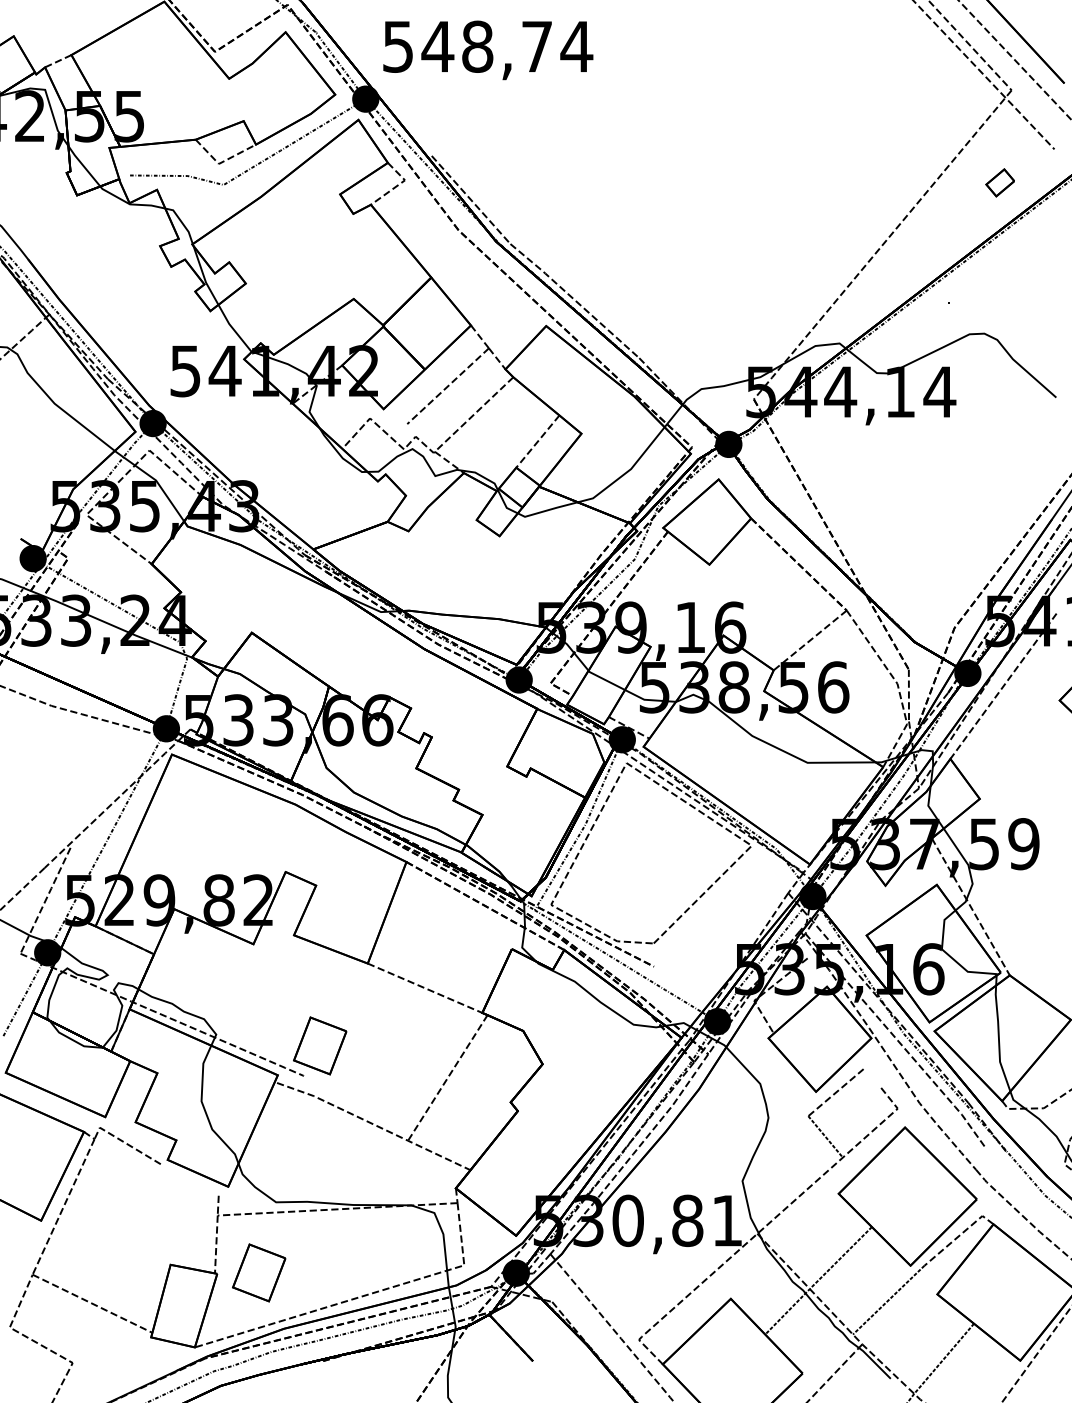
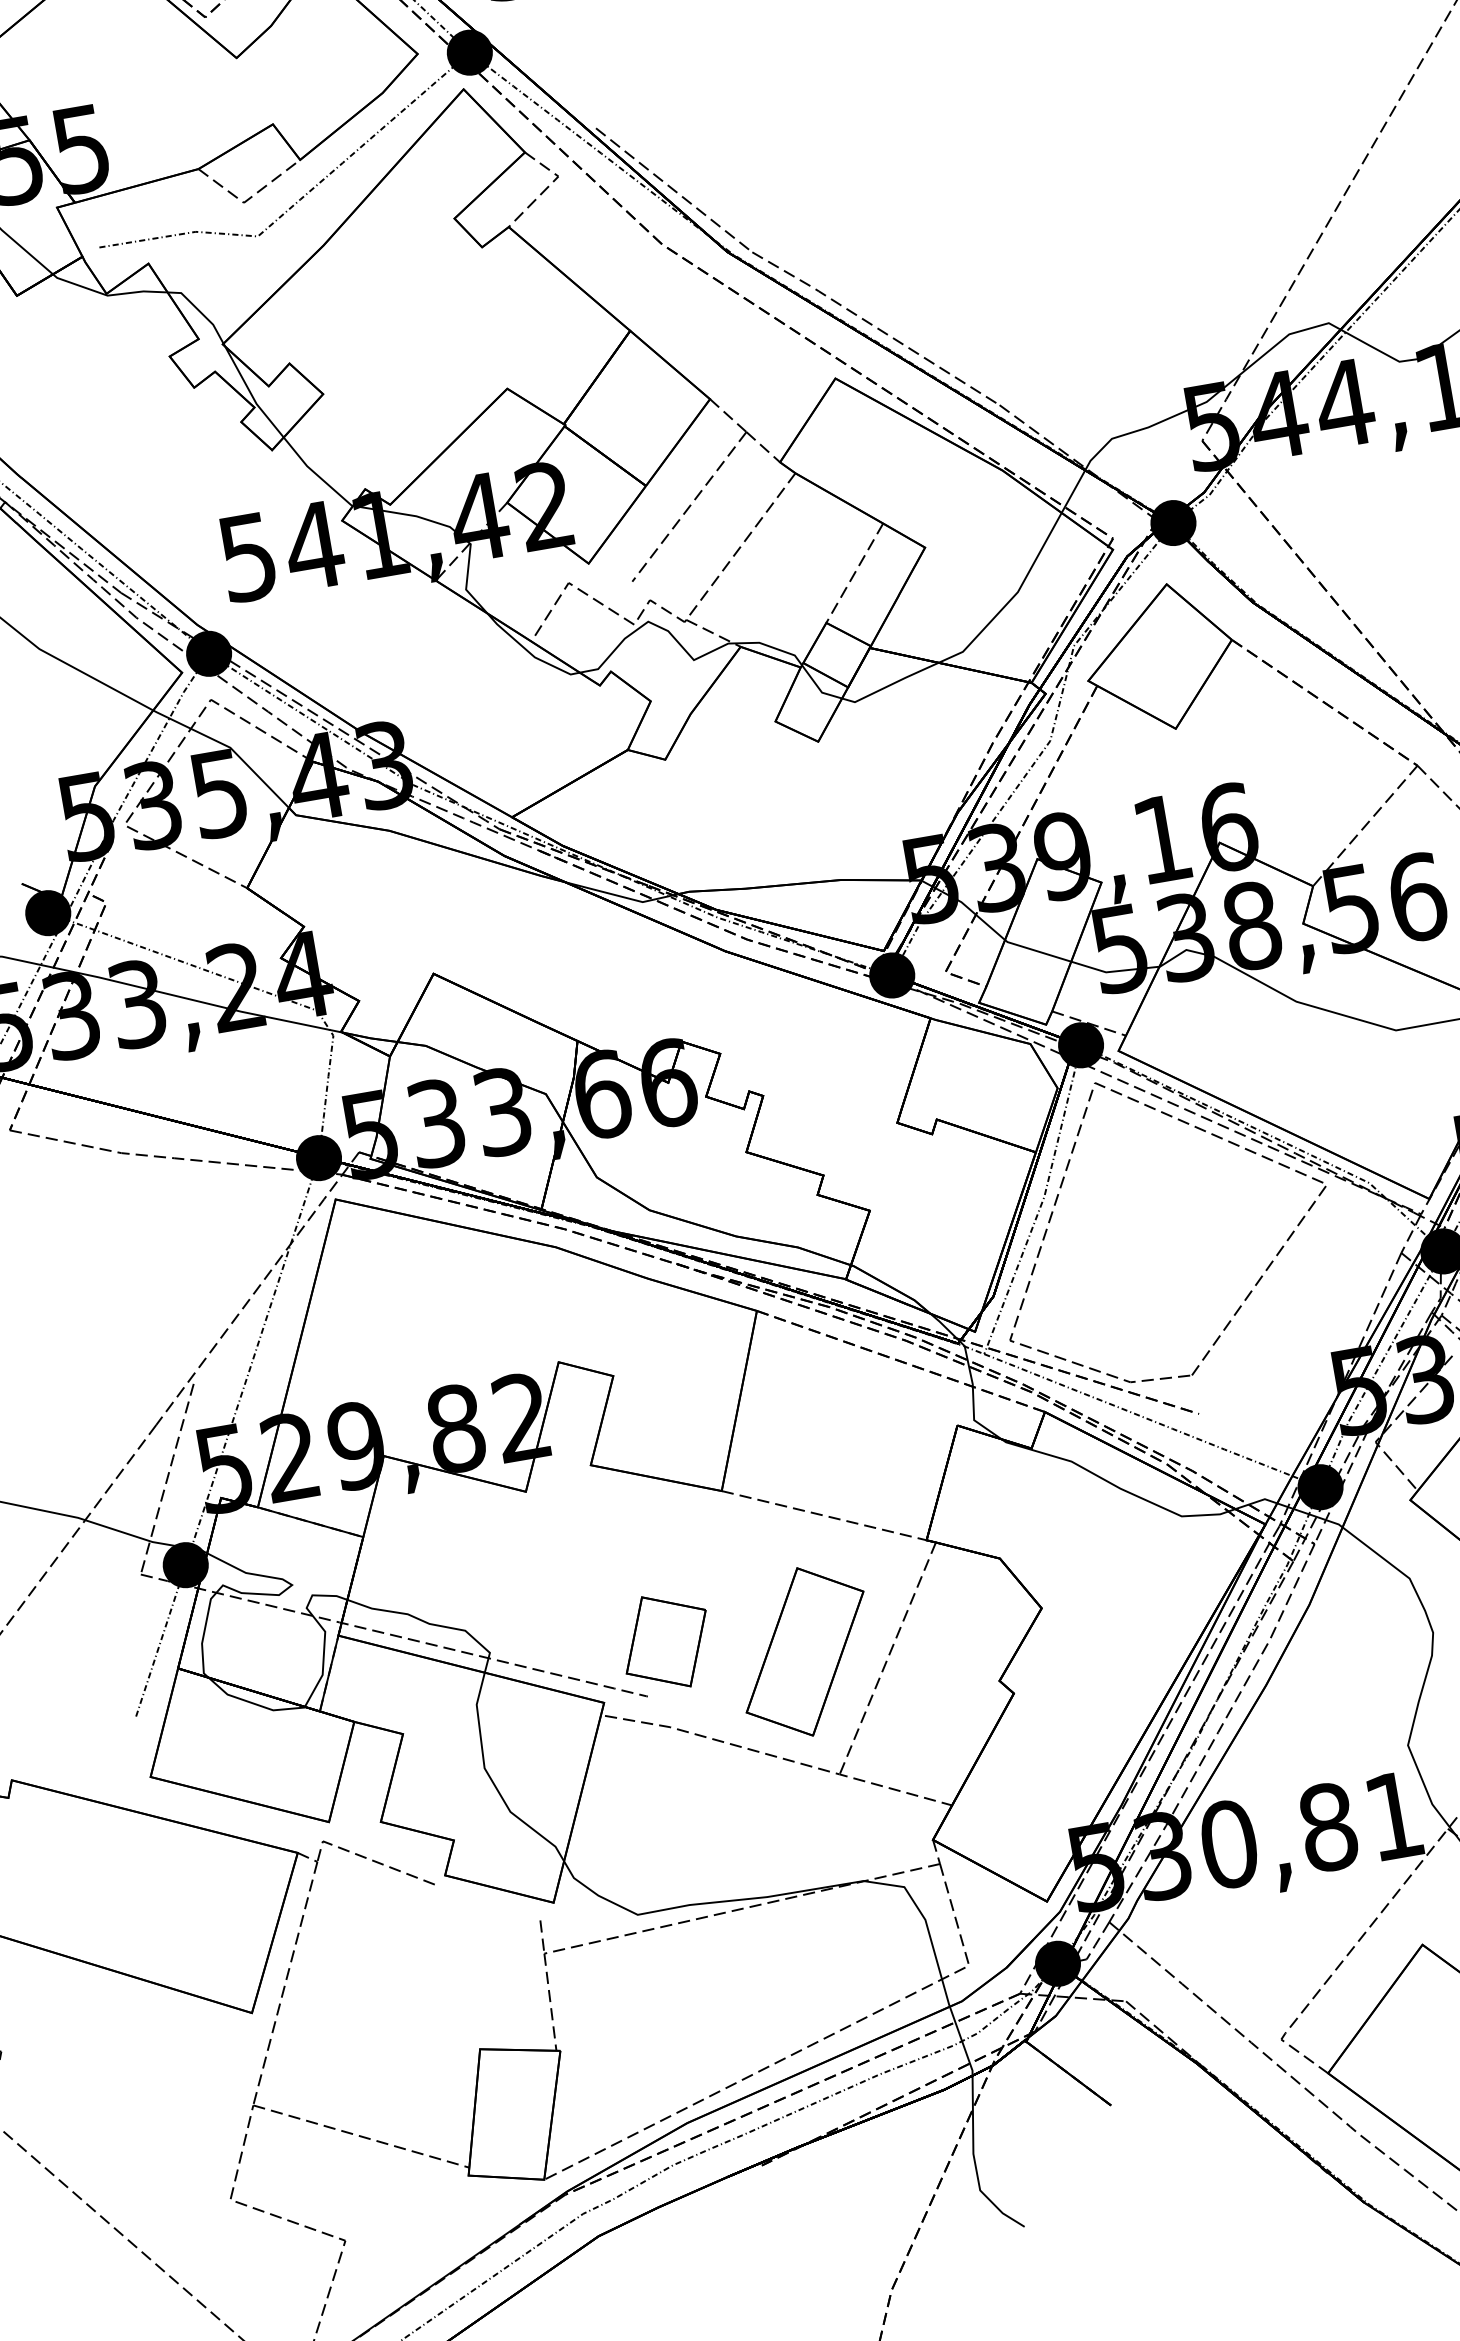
part: (400, 1065) -> (805, 1651), added
part: (259, 1272) -> (630, 2036), removed

